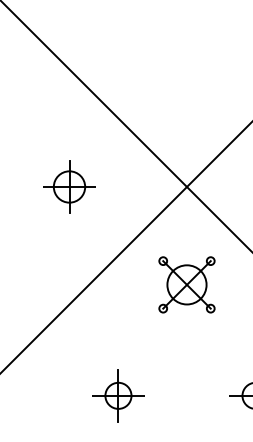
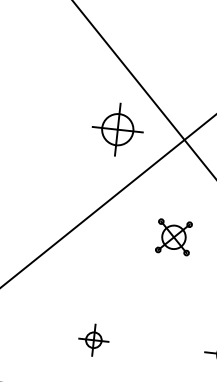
part: (69, 186) -> (117, 129), moved
part: (186, 284) -> (173, 236), size x0.6
part: (118, 395) -> (93, 339), size x0.6

